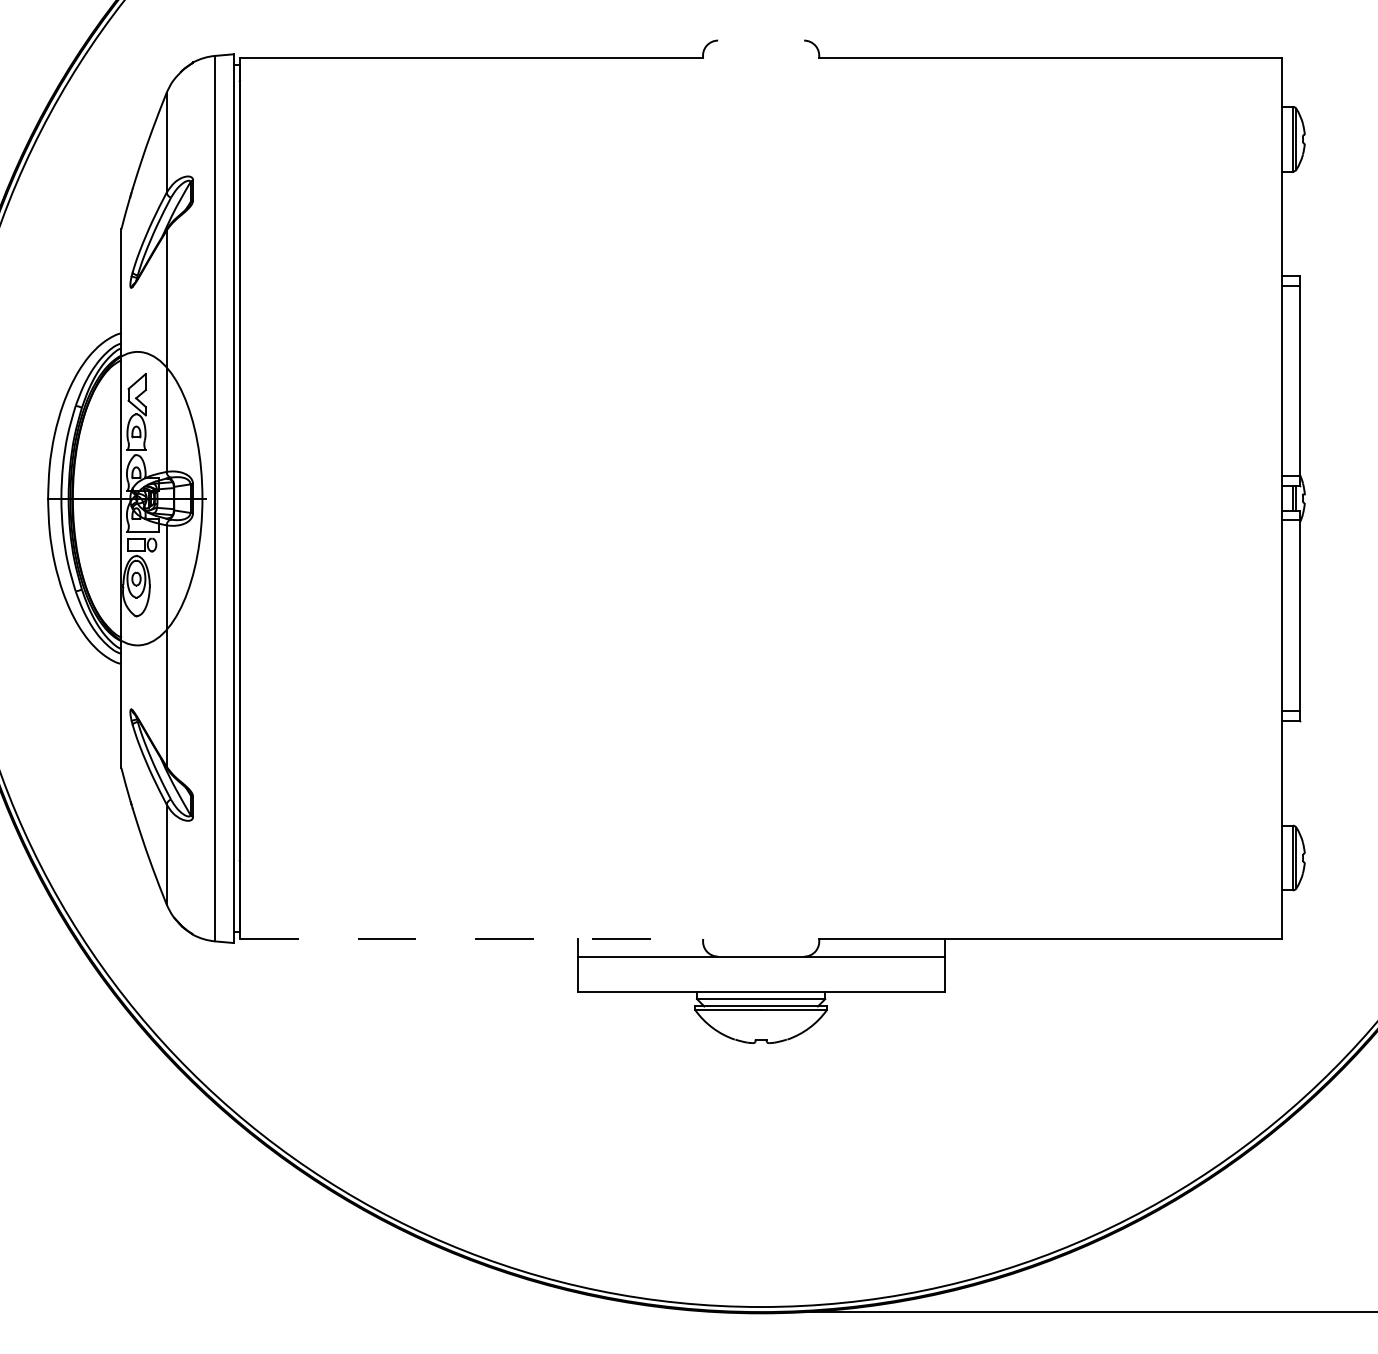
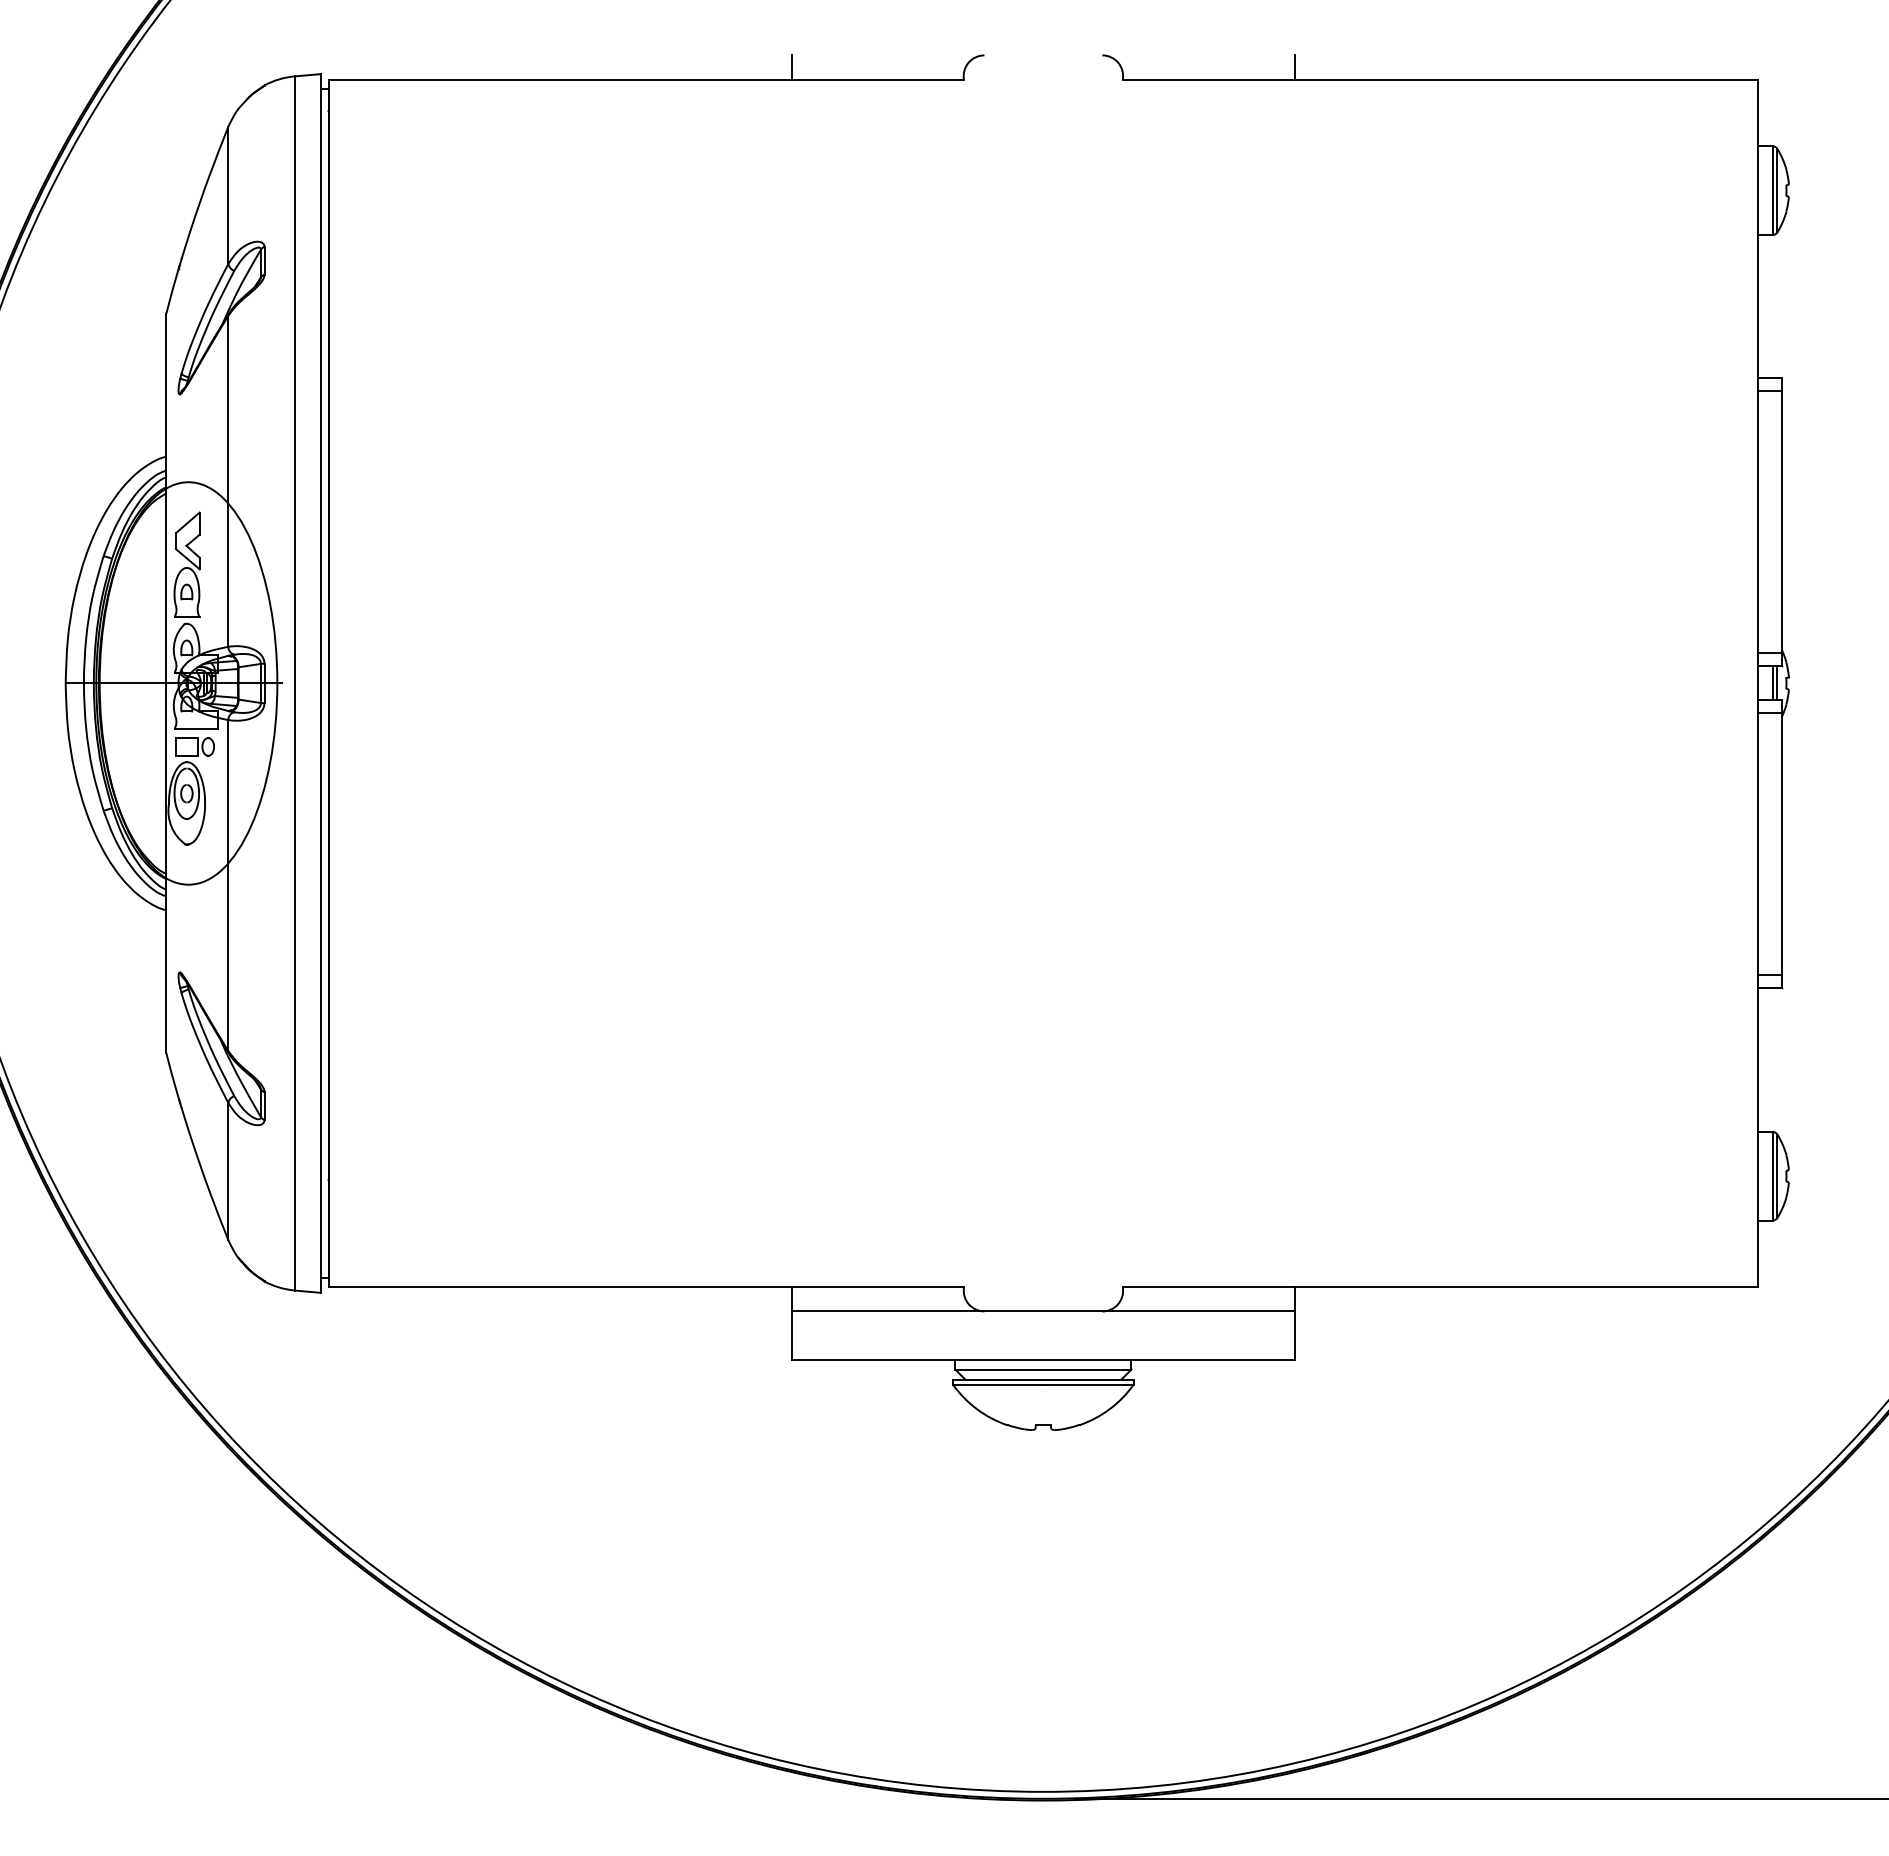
line: (577, 49) -> (791, 67), added
line: (944, 49) -> (1294, 67), added
line: (471, 939) -> (646, 1287), dashed -> solid

